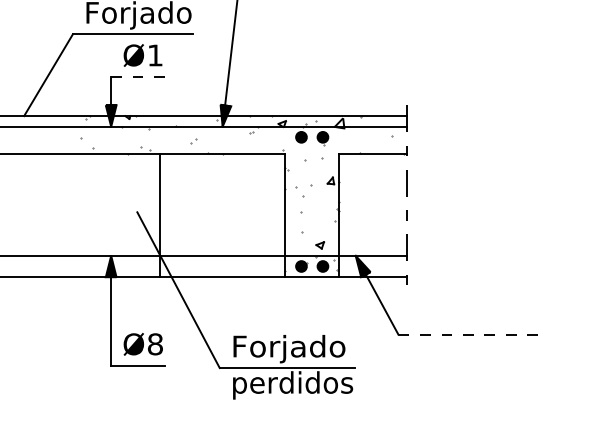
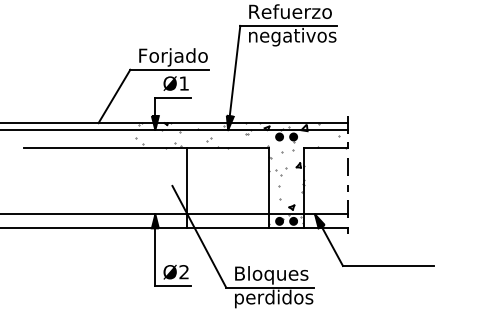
line: (137, 76) -> (172, 97), dashed -> solid
line: (468, 334) -> (388, 265), dashed -> solid
text: (155, 344) -> (184, 272), Ø8 -> Ø2
text: (289, 349) -> (271, 275), Forjado -> Bloques

